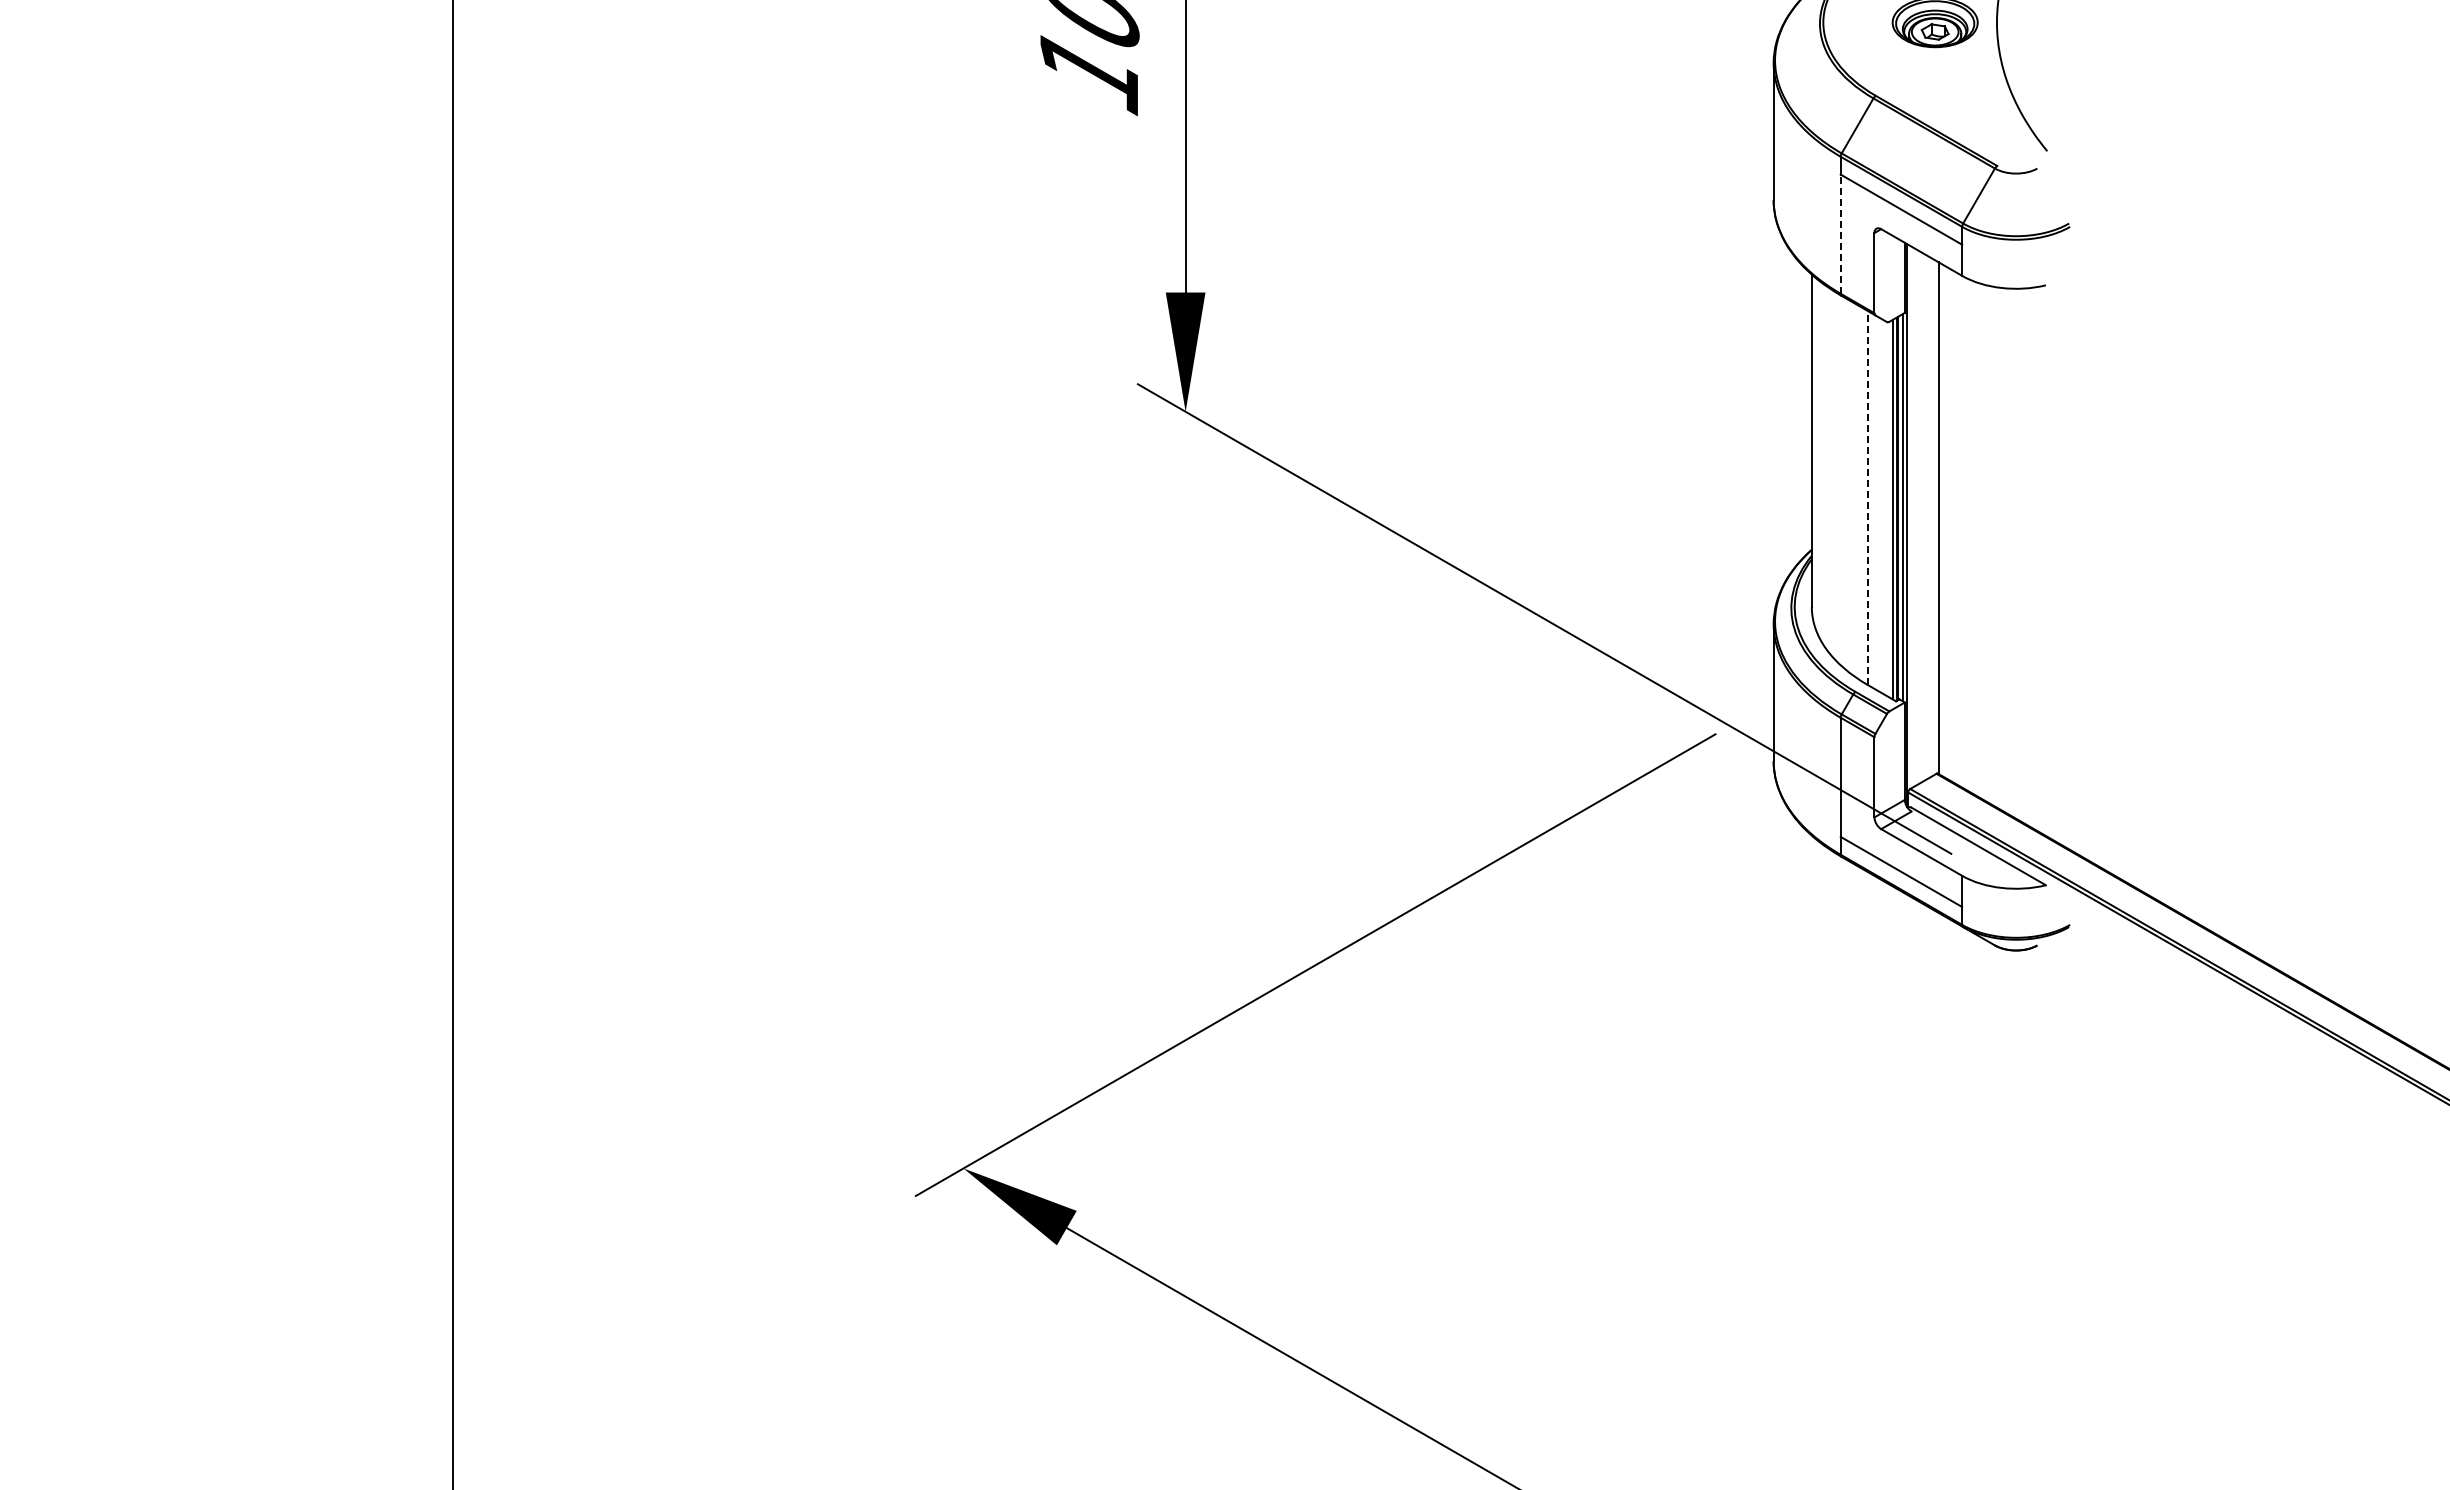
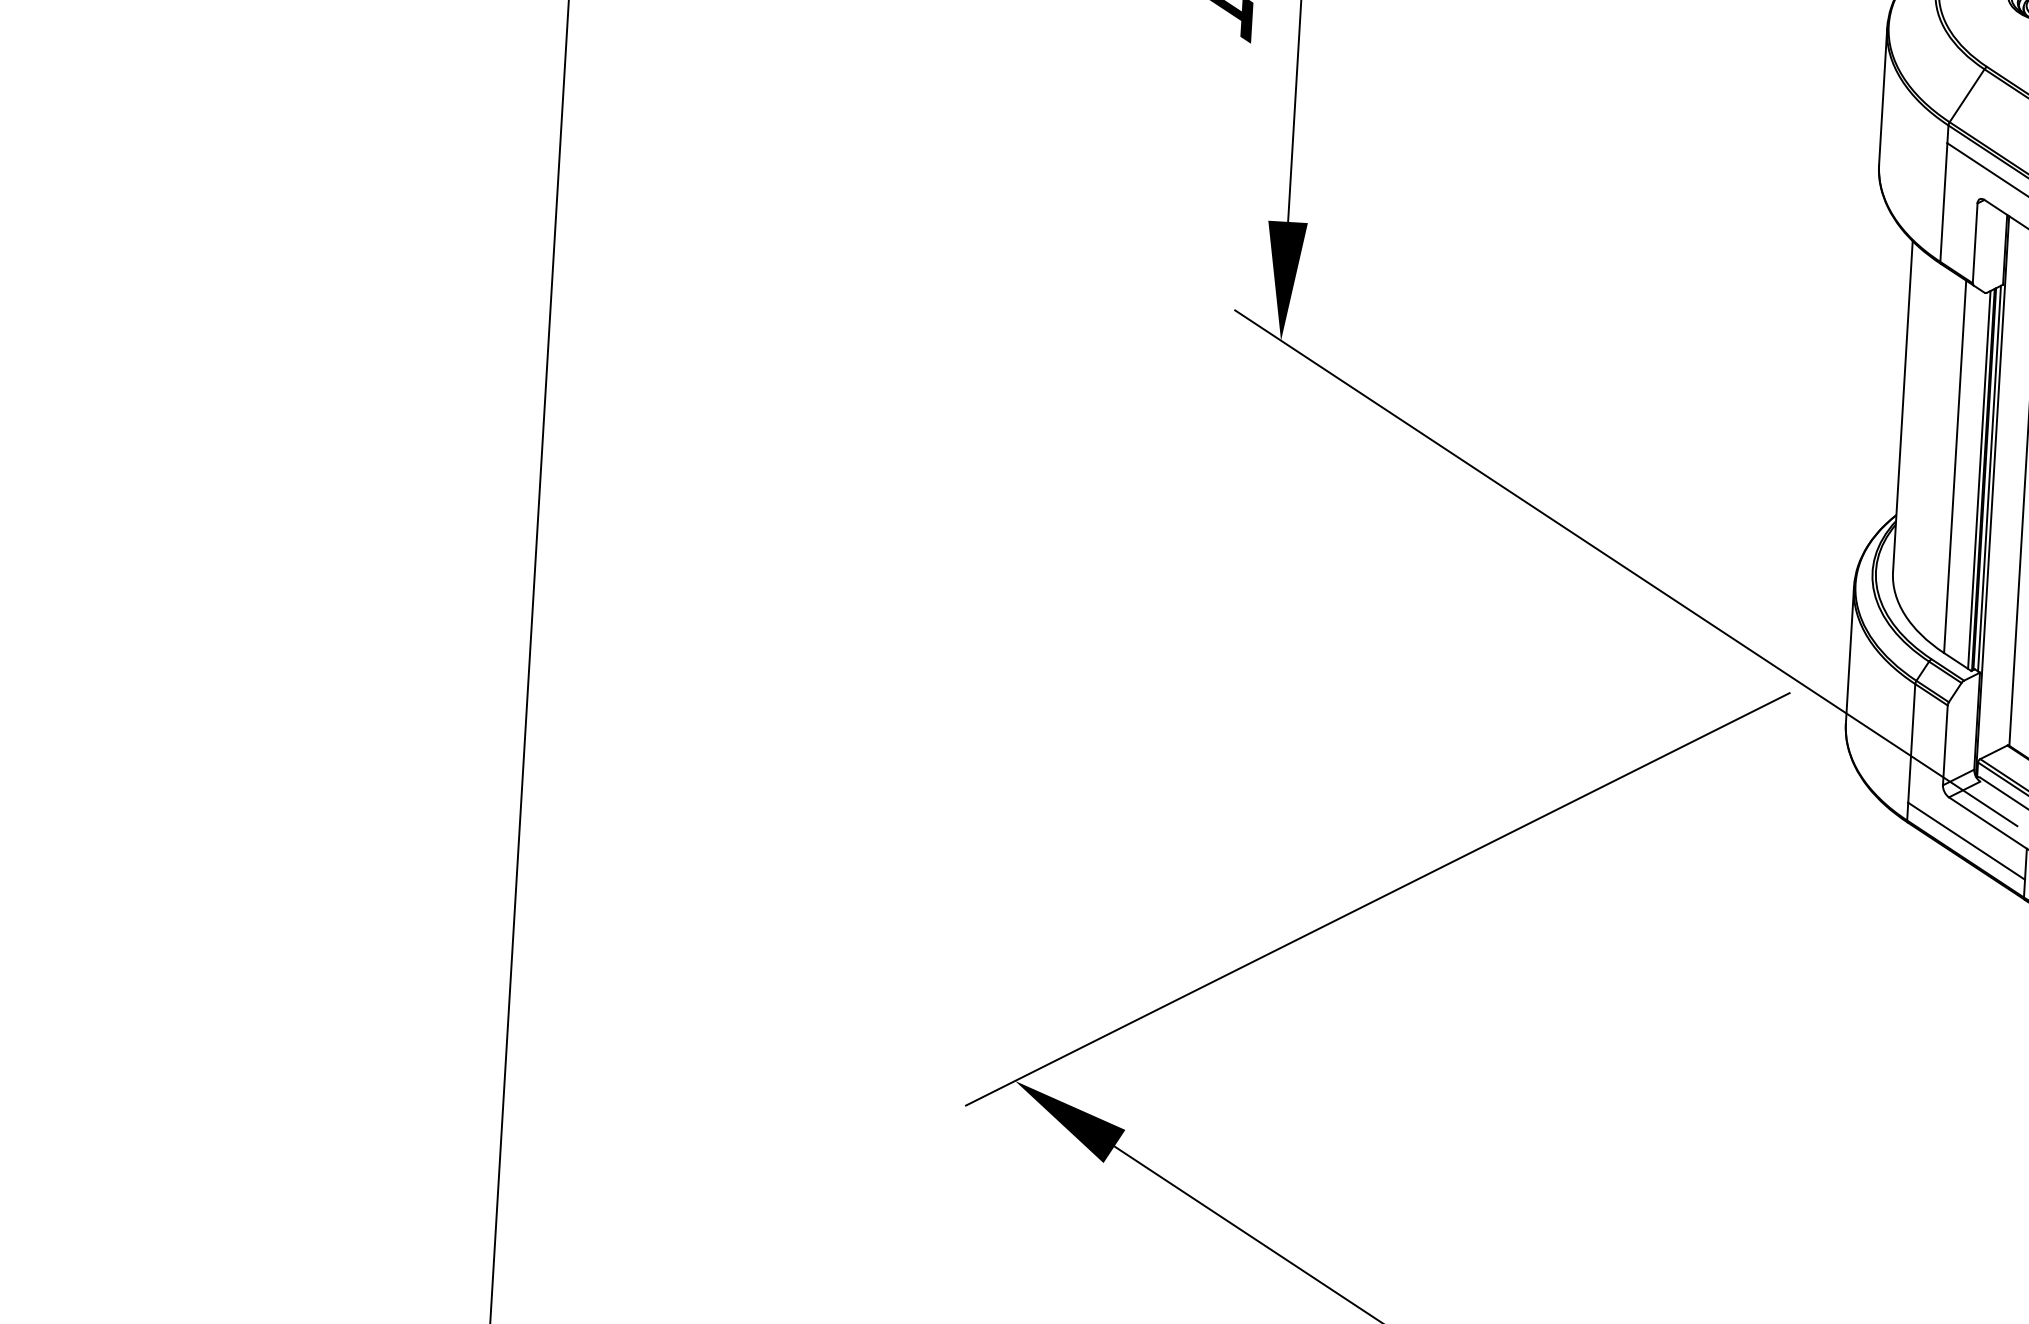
line: (1840, 234) -> (1943, 202), dashed -> solid
line: (1867, 497) -> (1954, 466), dashed -> solid

